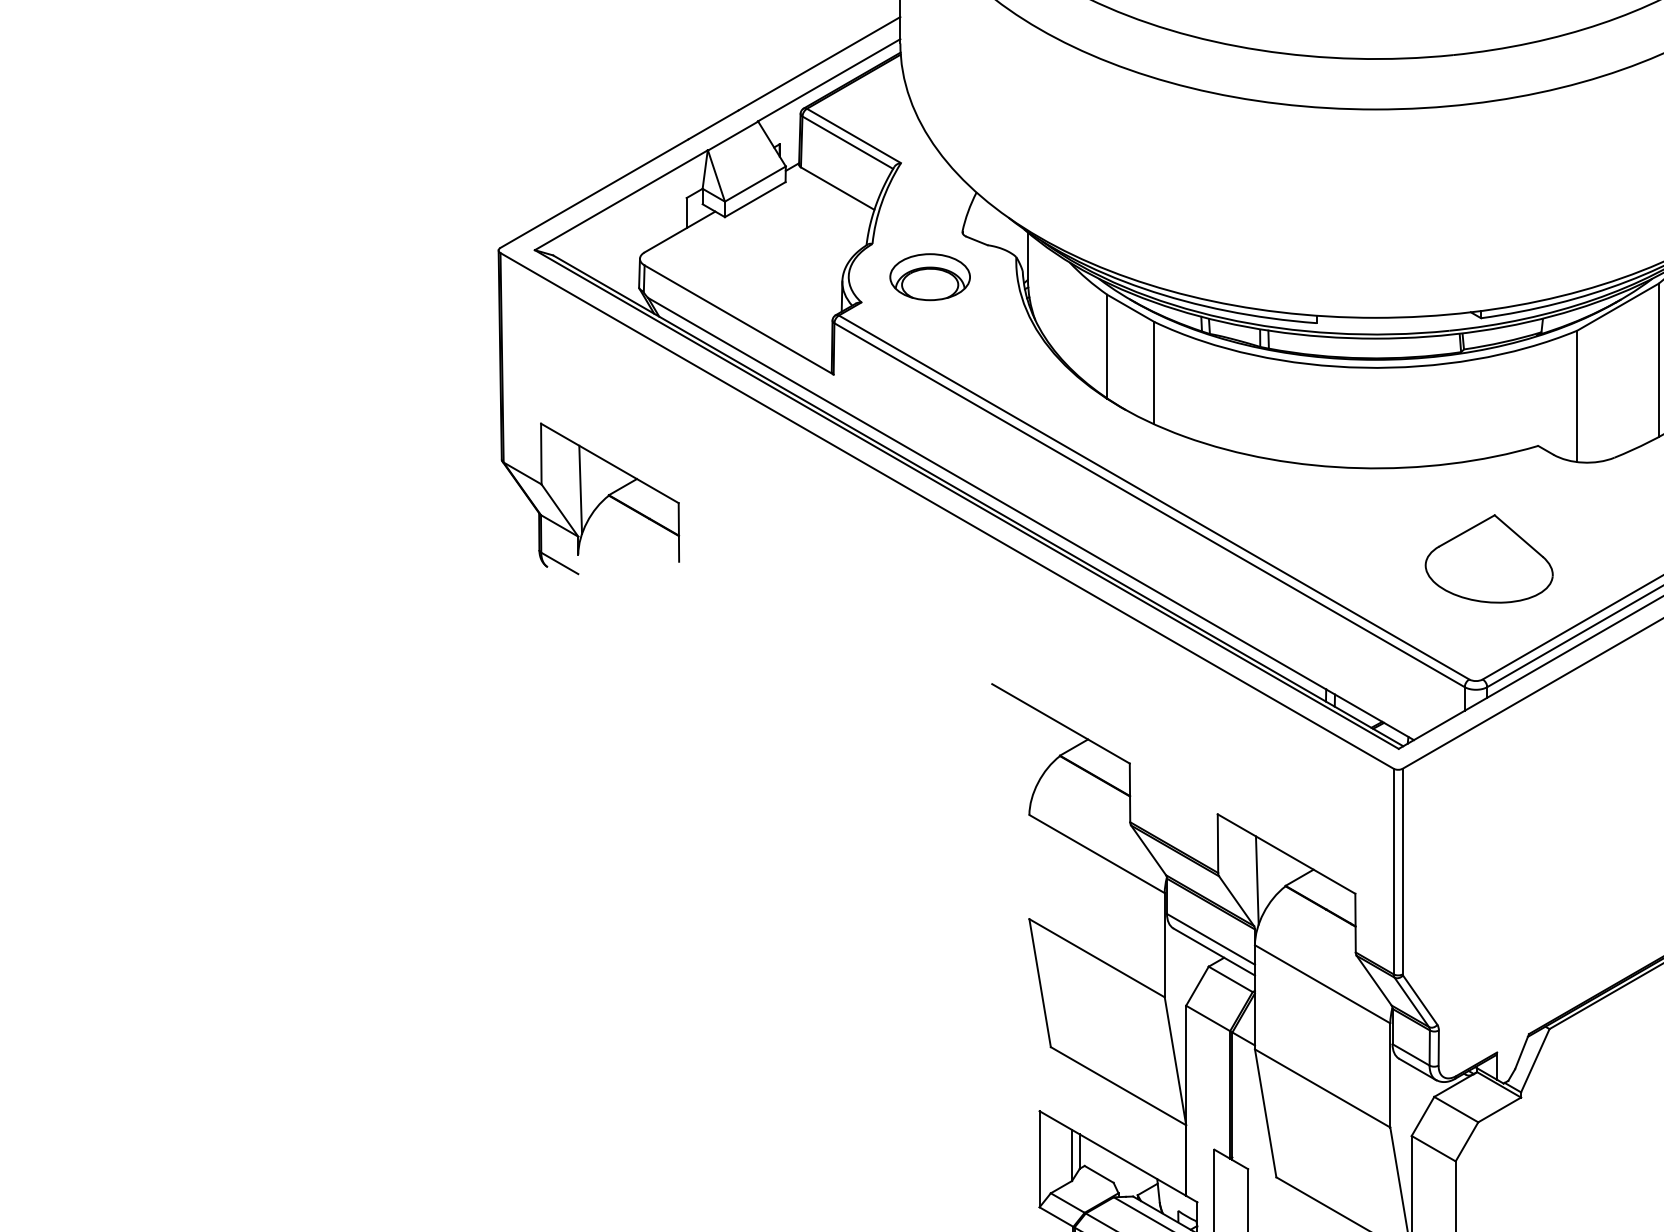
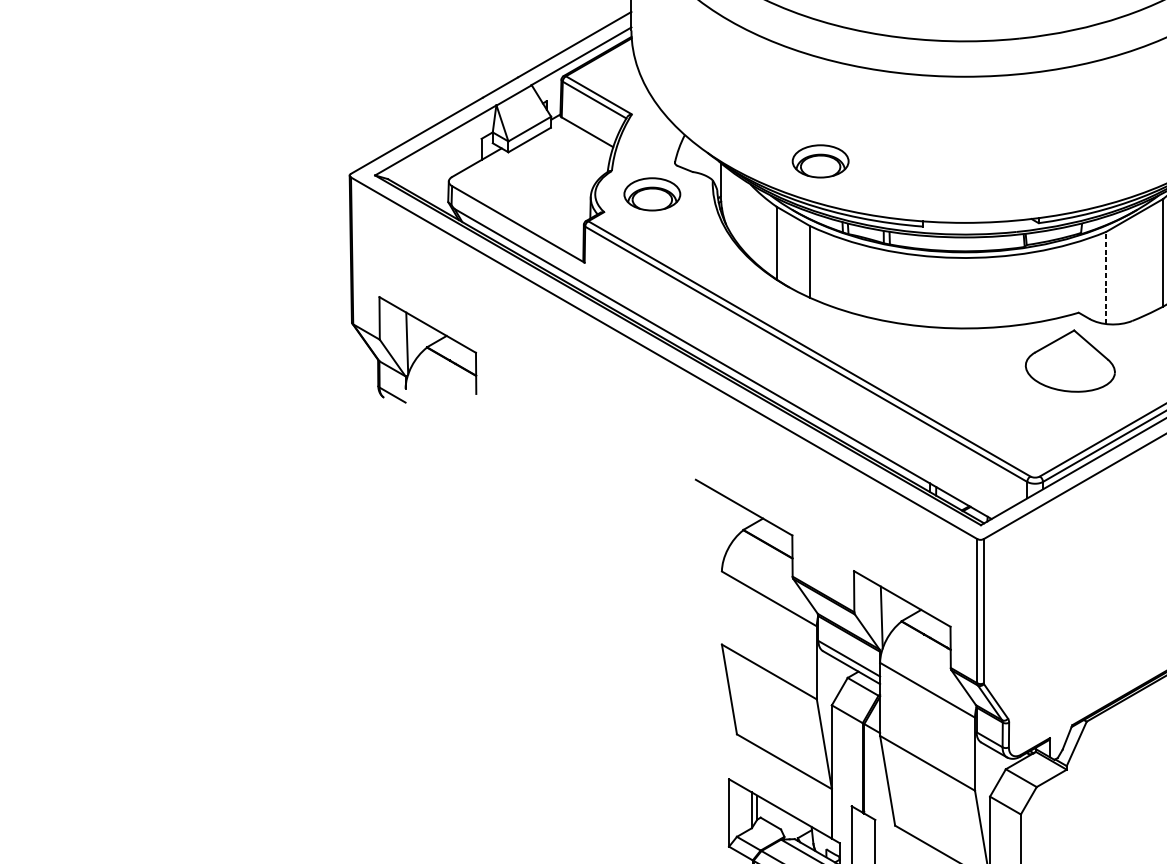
part: (1169, 230) -> (820, 161), added
line: (1577, 396) -> (1106, 278), solid -> dashed
part: (1488, 558) -> (1069, 360), moved

